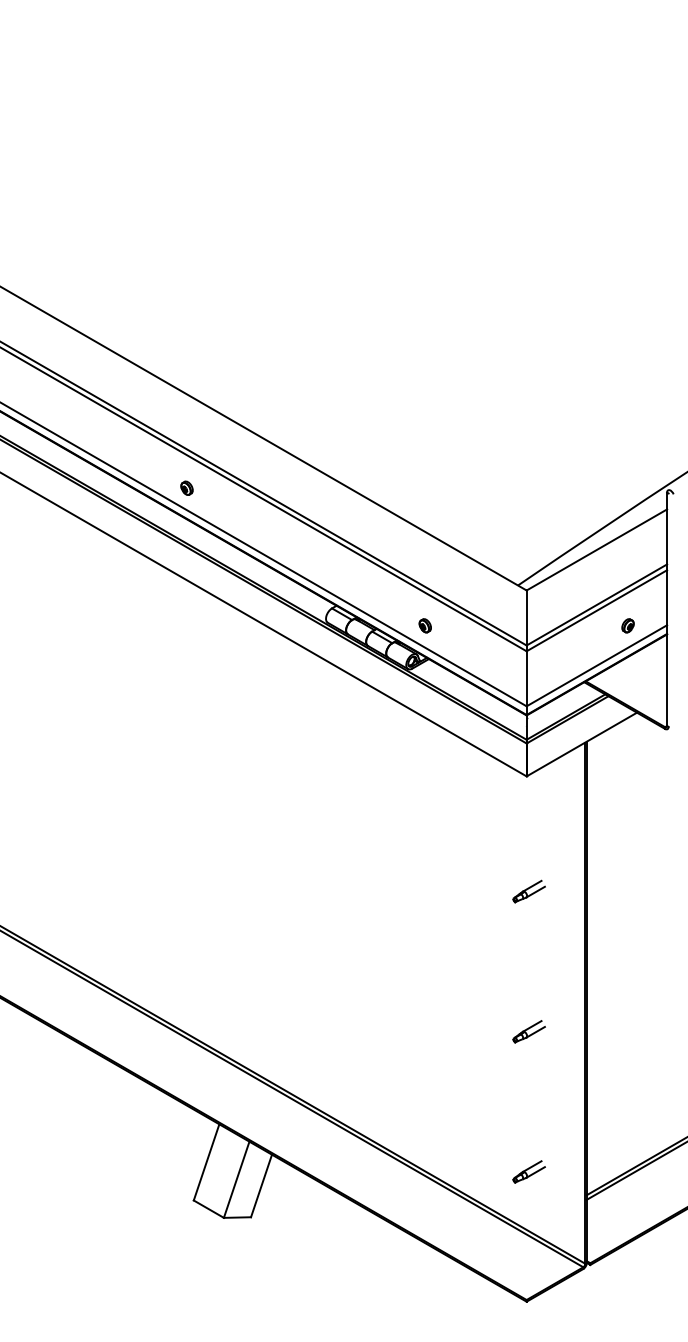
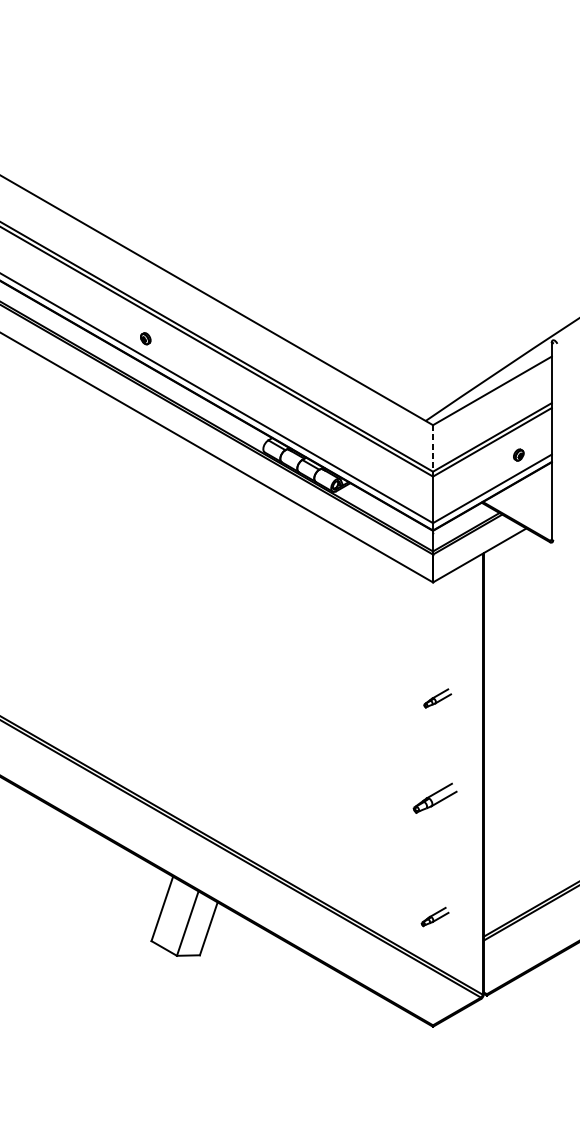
line: (526, 618) -> (432, 448), solid -> dashed
part: (424, 625) -> (346, 454), removed
part: (528, 891) -> (437, 698), moved
part: (528, 1031) -> (434, 798), size x1.6

